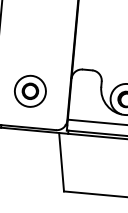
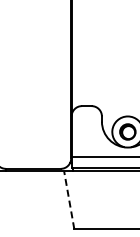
part: (30, 91) -> (31, 132), removed
line: (61, 161) -> (69, 199), solid -> dashed

